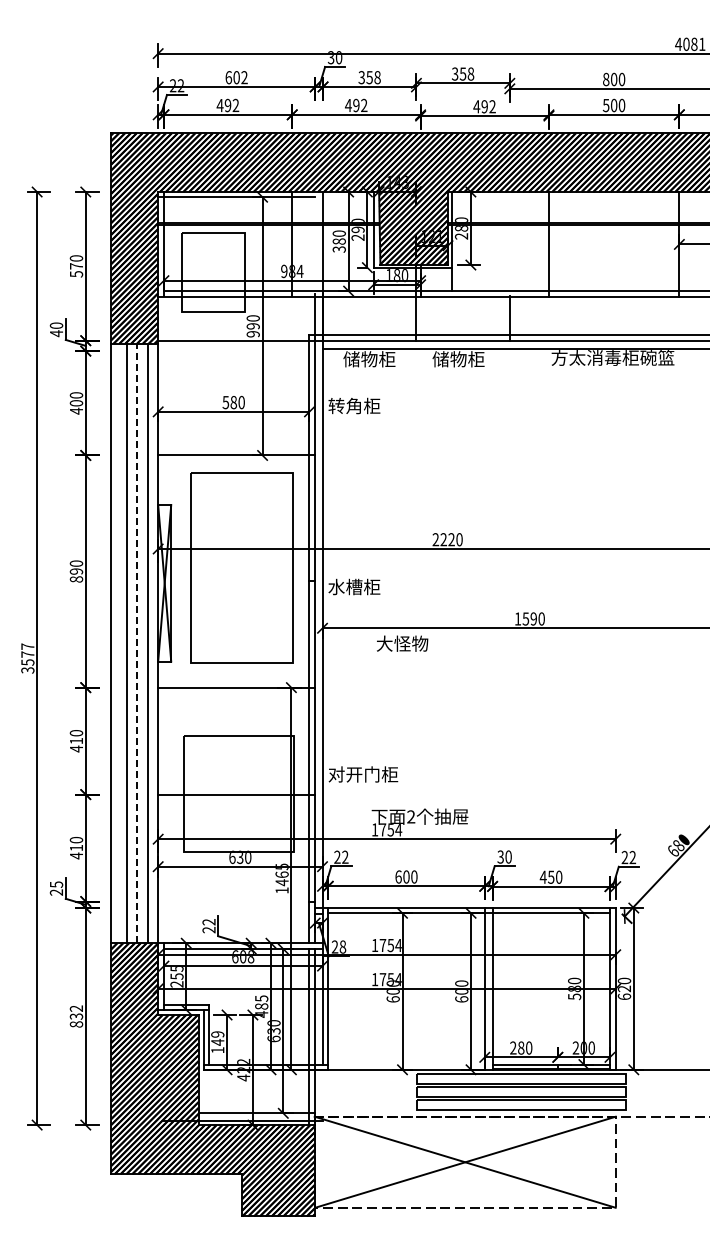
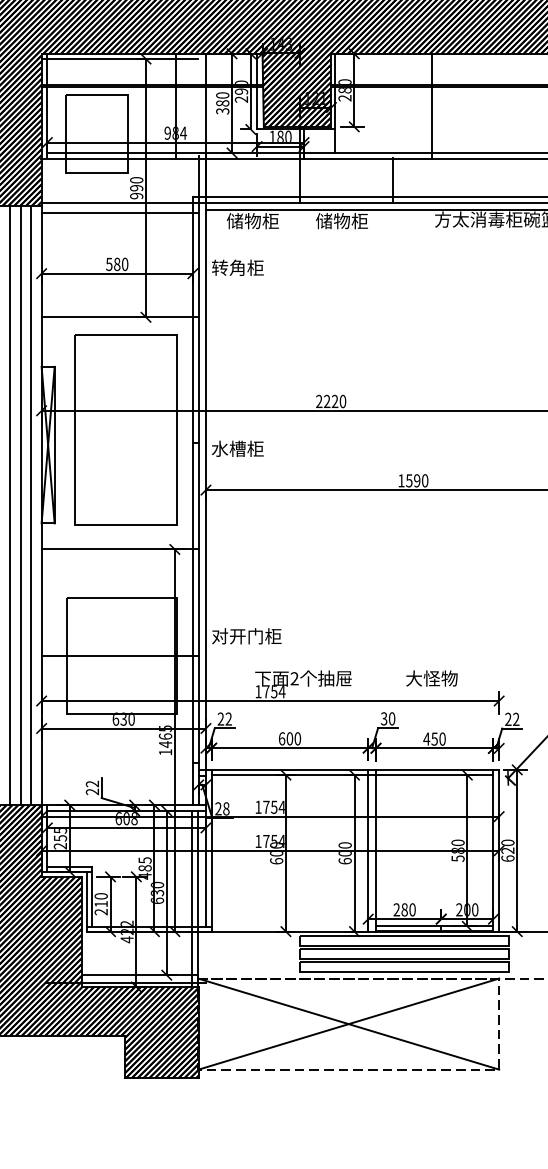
line: (236, 351) -> (119, 213), added
line: (137, 643) -> (20, 505), dashed -> solid
text: (402, 643) -> (431, 678), moved
text: (217, 1042) -> (100, 904), 149 -> 210

